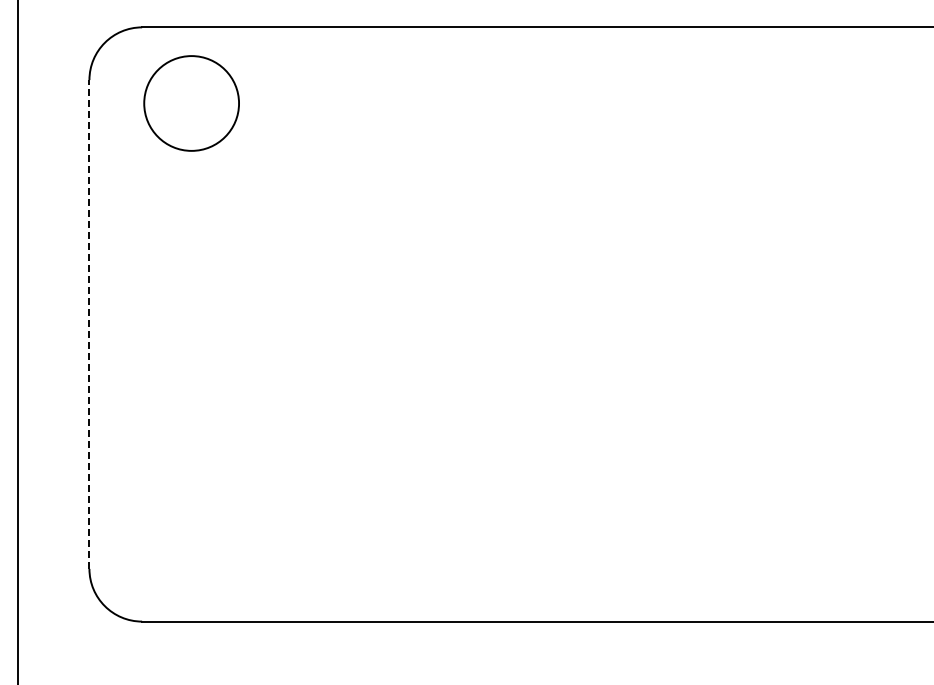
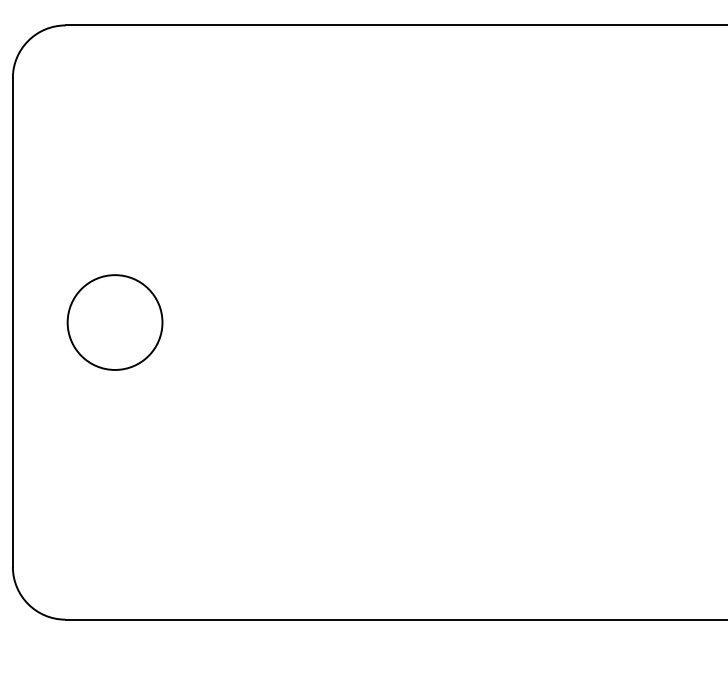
circle: (191, 103) -> (114, 322), moved
line: (89, 324) -> (12, 322), dashed -> solid

